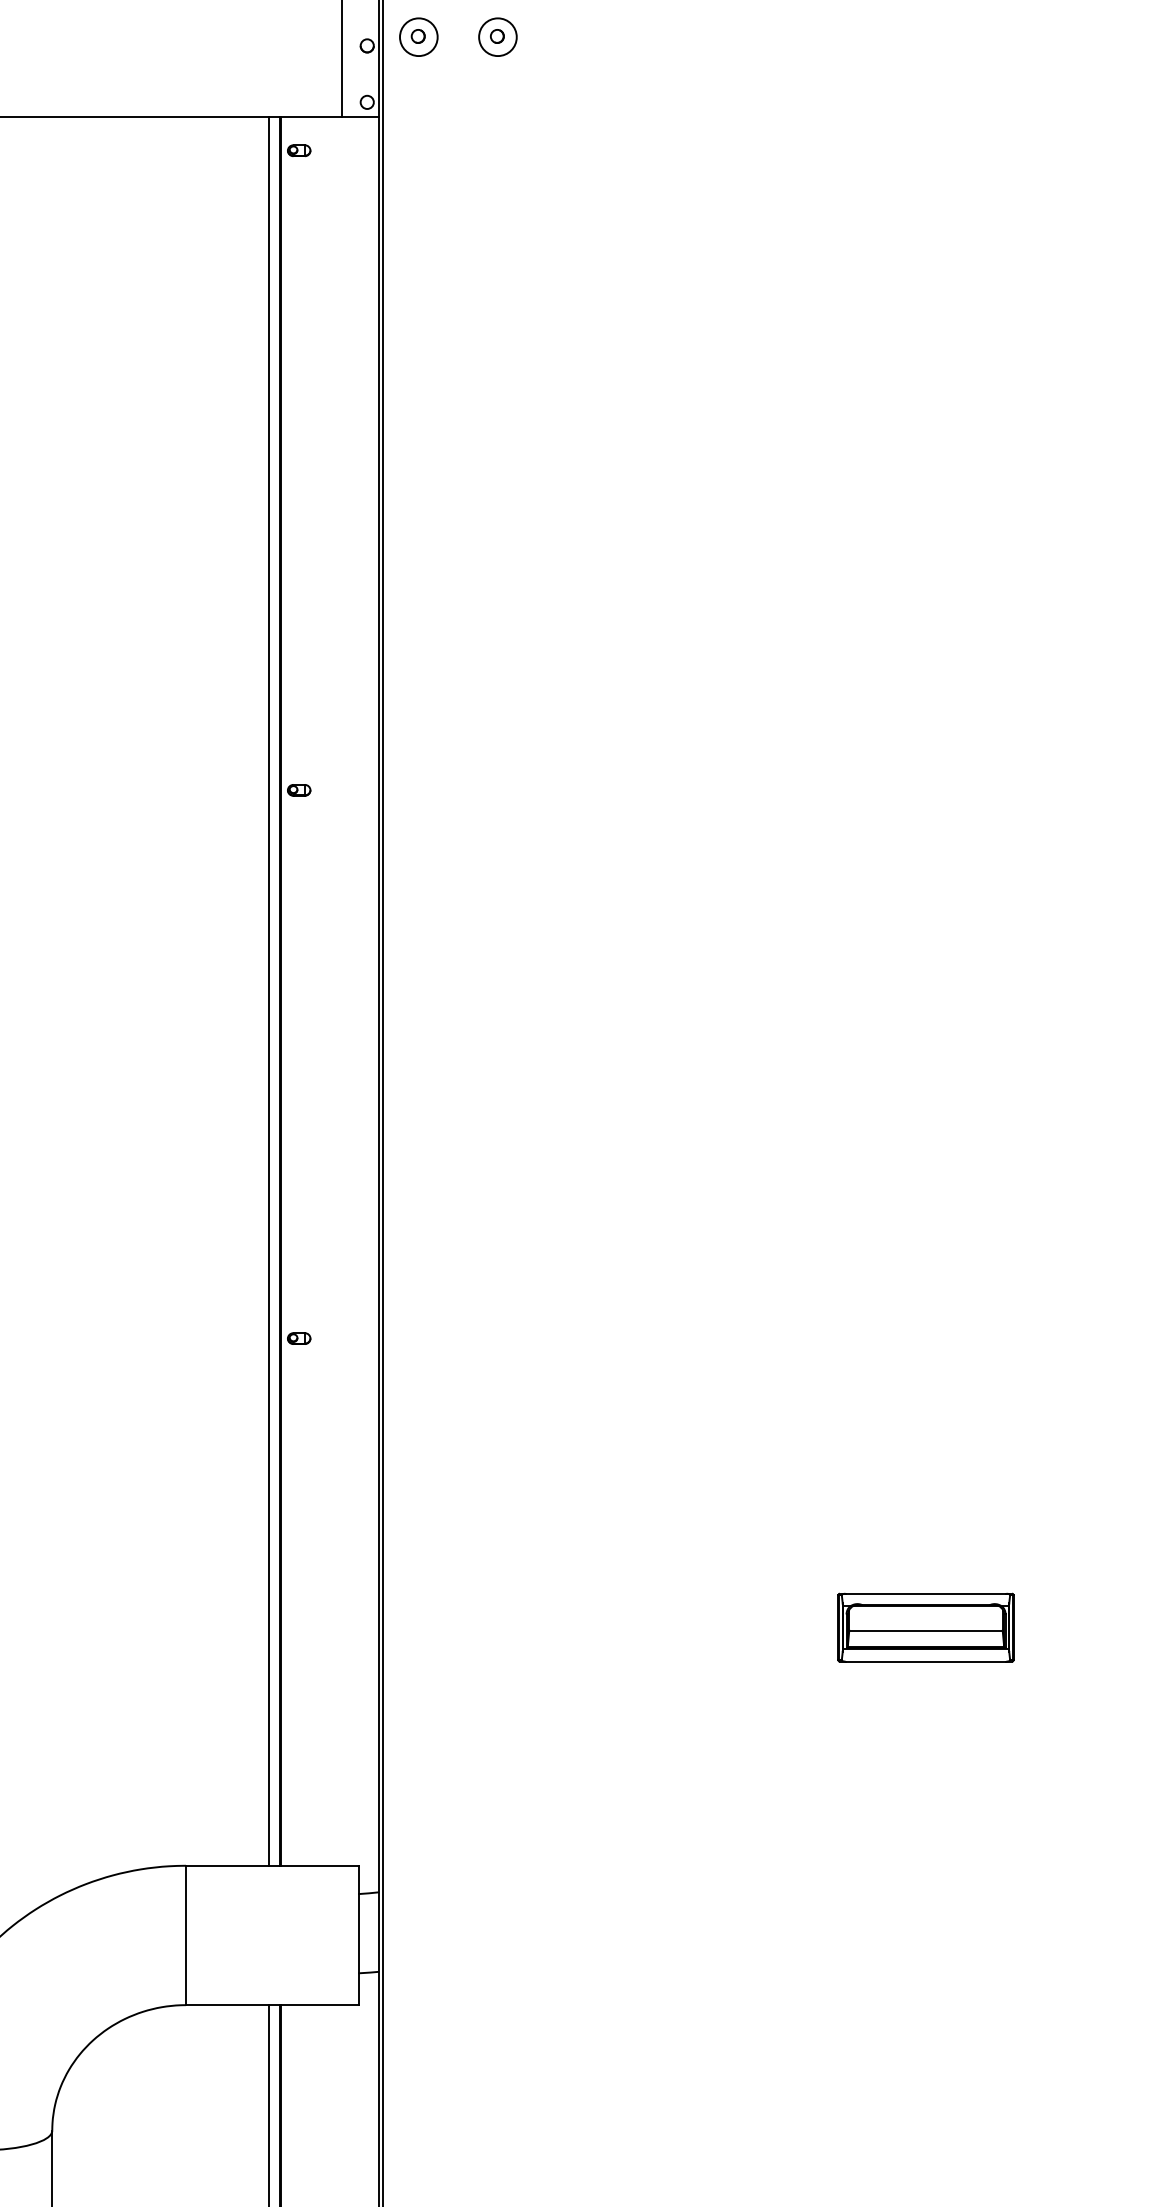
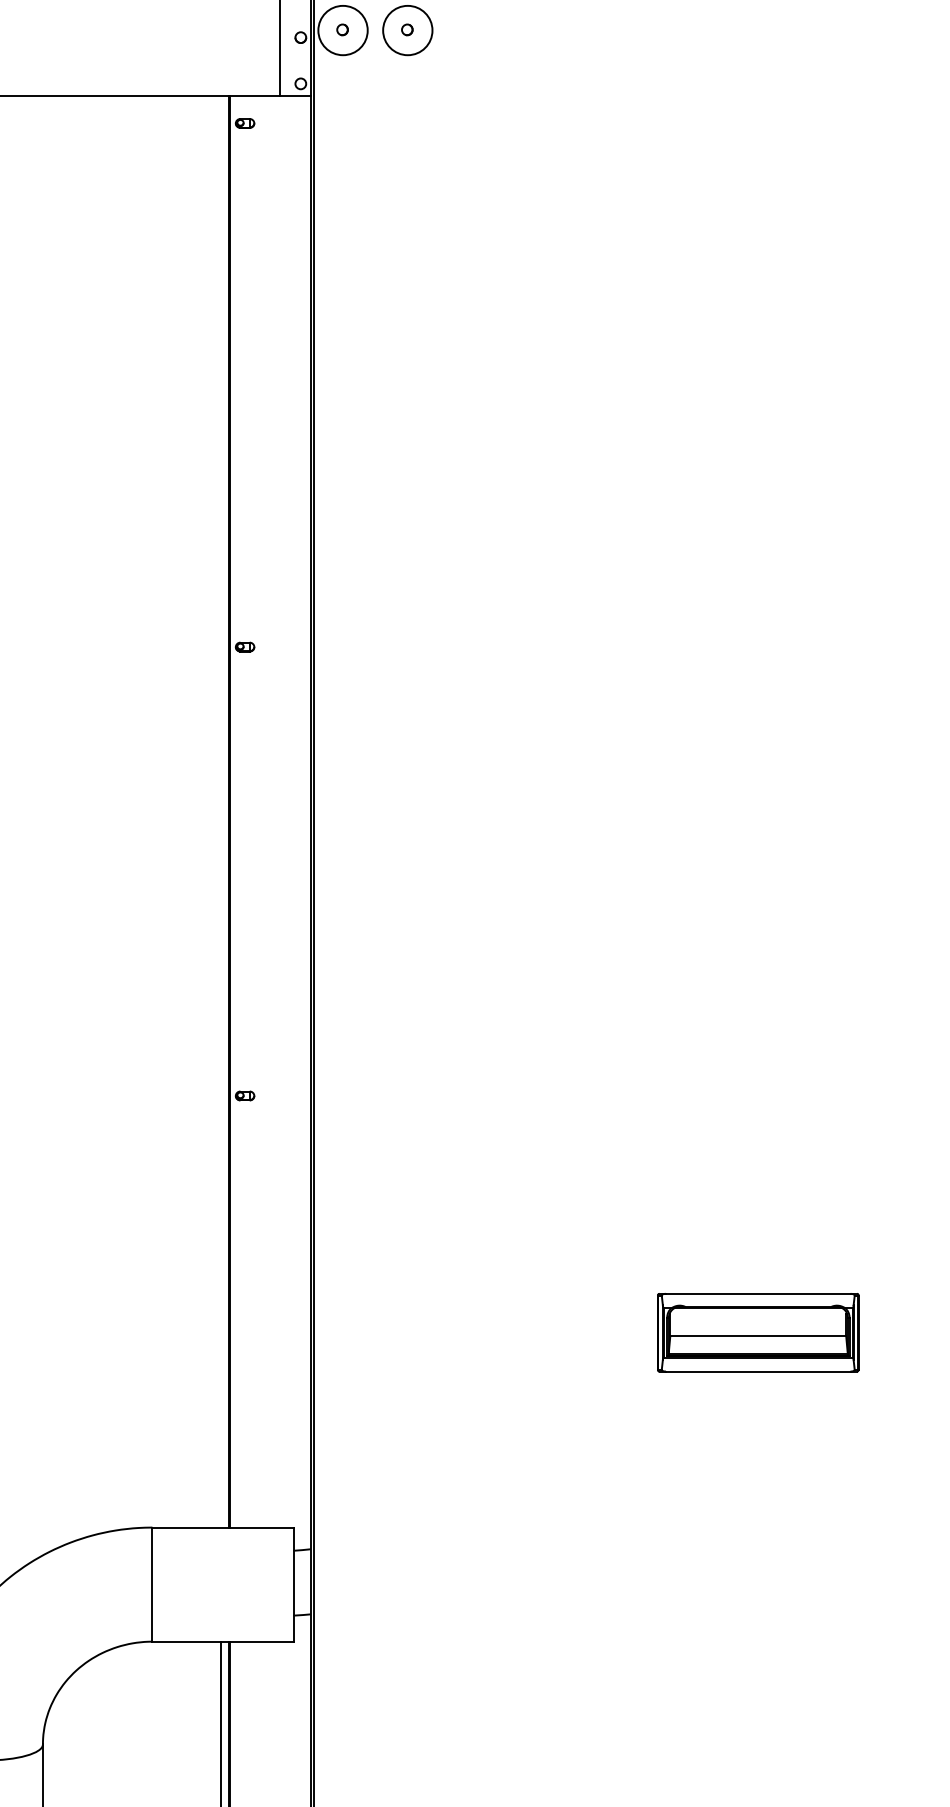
circle: (418, 37) -> (342, 30), size x1.6
circle: (497, 37) -> (407, 30), size x1.6
line: (269, 990) -> (220, 810), removed
part: (925, 1627) -> (757, 1332), size x1.4

